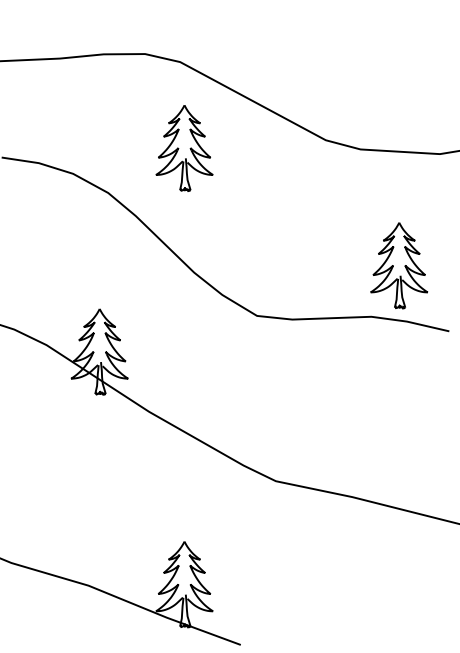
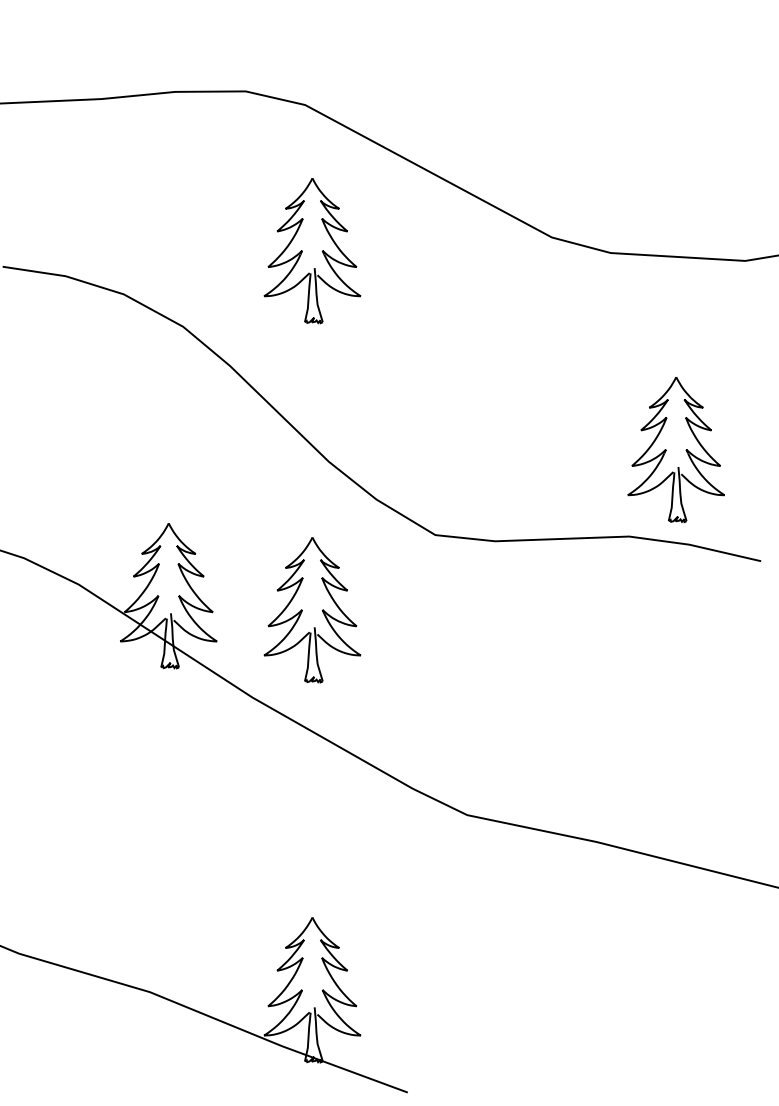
part: (184, 360) -> (312, 610), added

